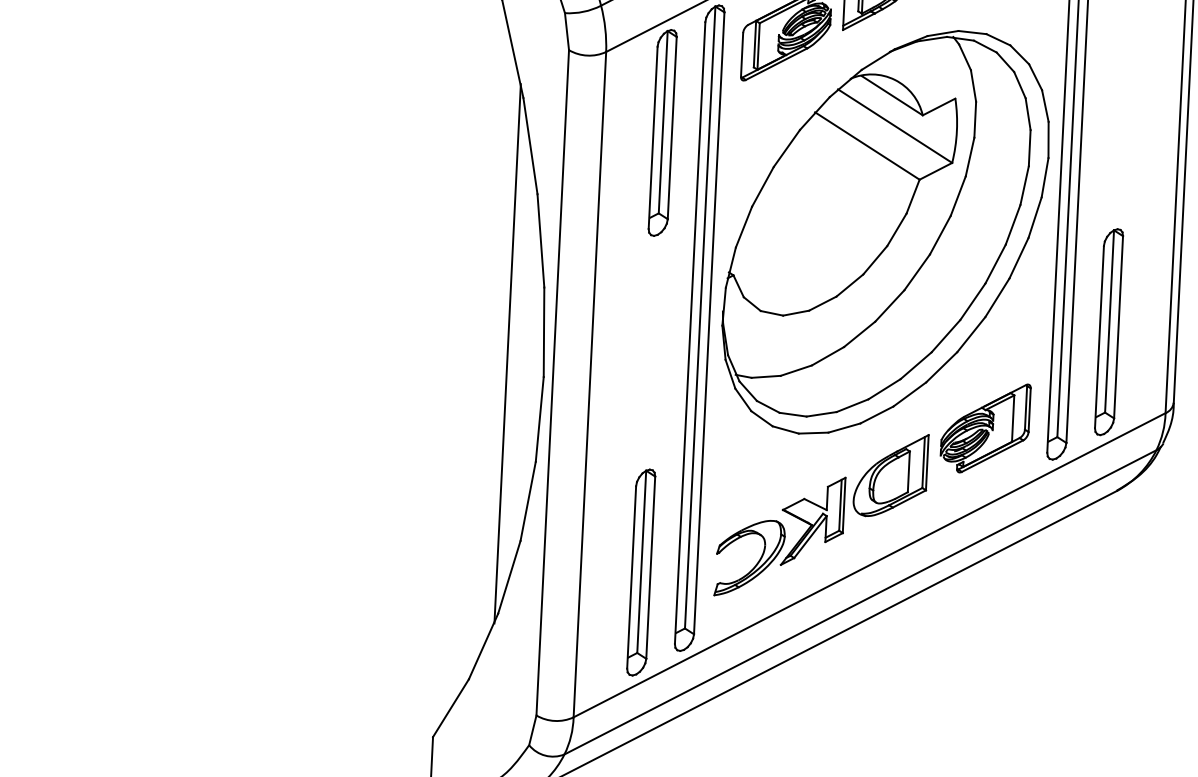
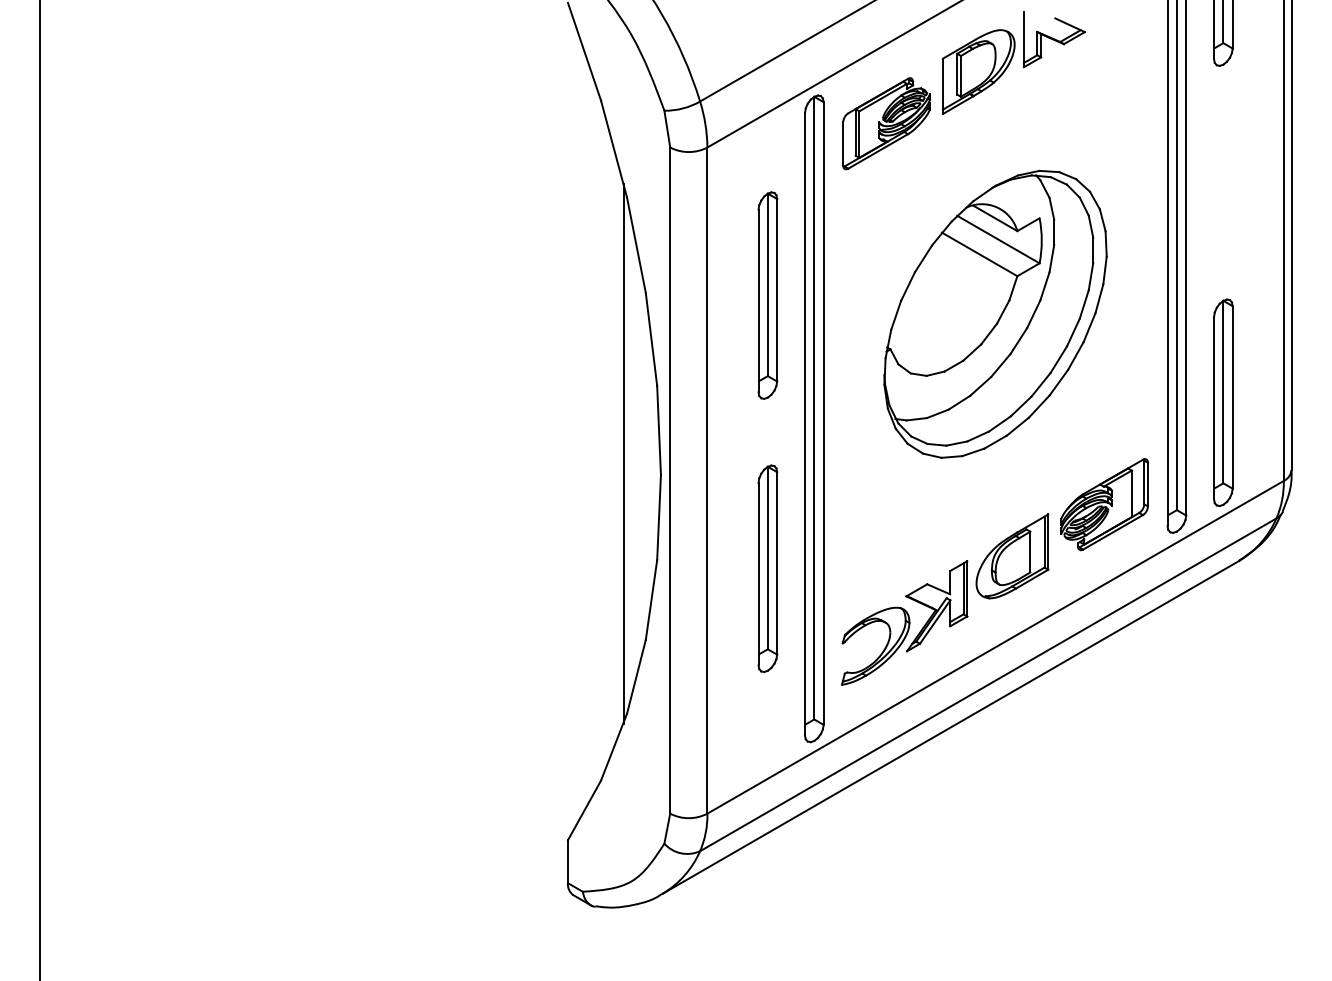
part: (662, 132) -> (767, 295), moved
part: (885, 232) -> (995, 314), size x0.7
part: (640, 572) -> (767, 568), moved

